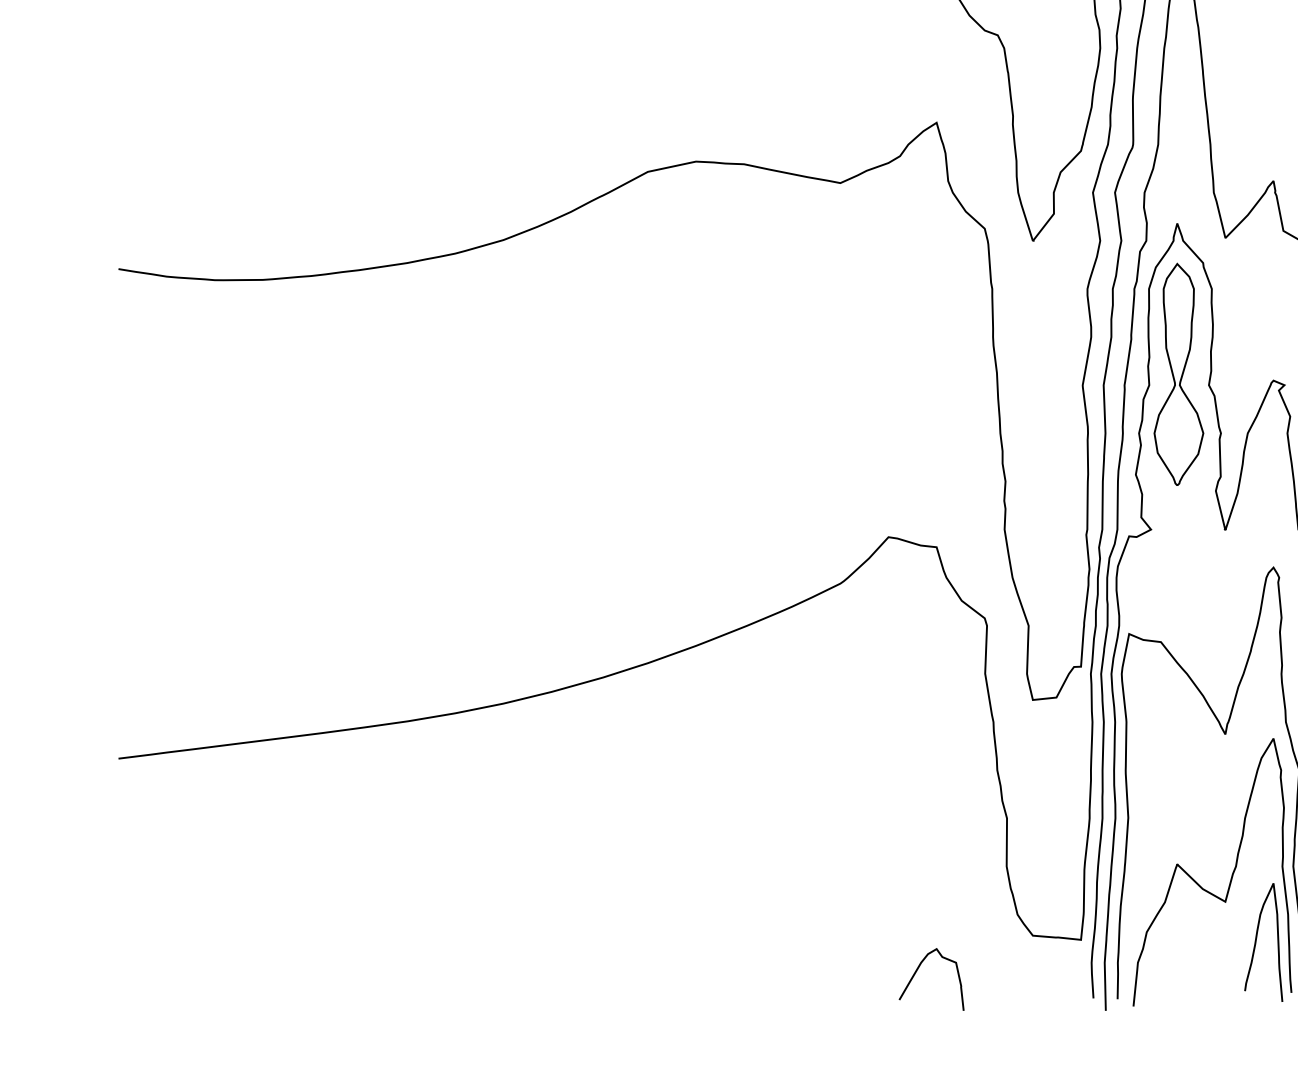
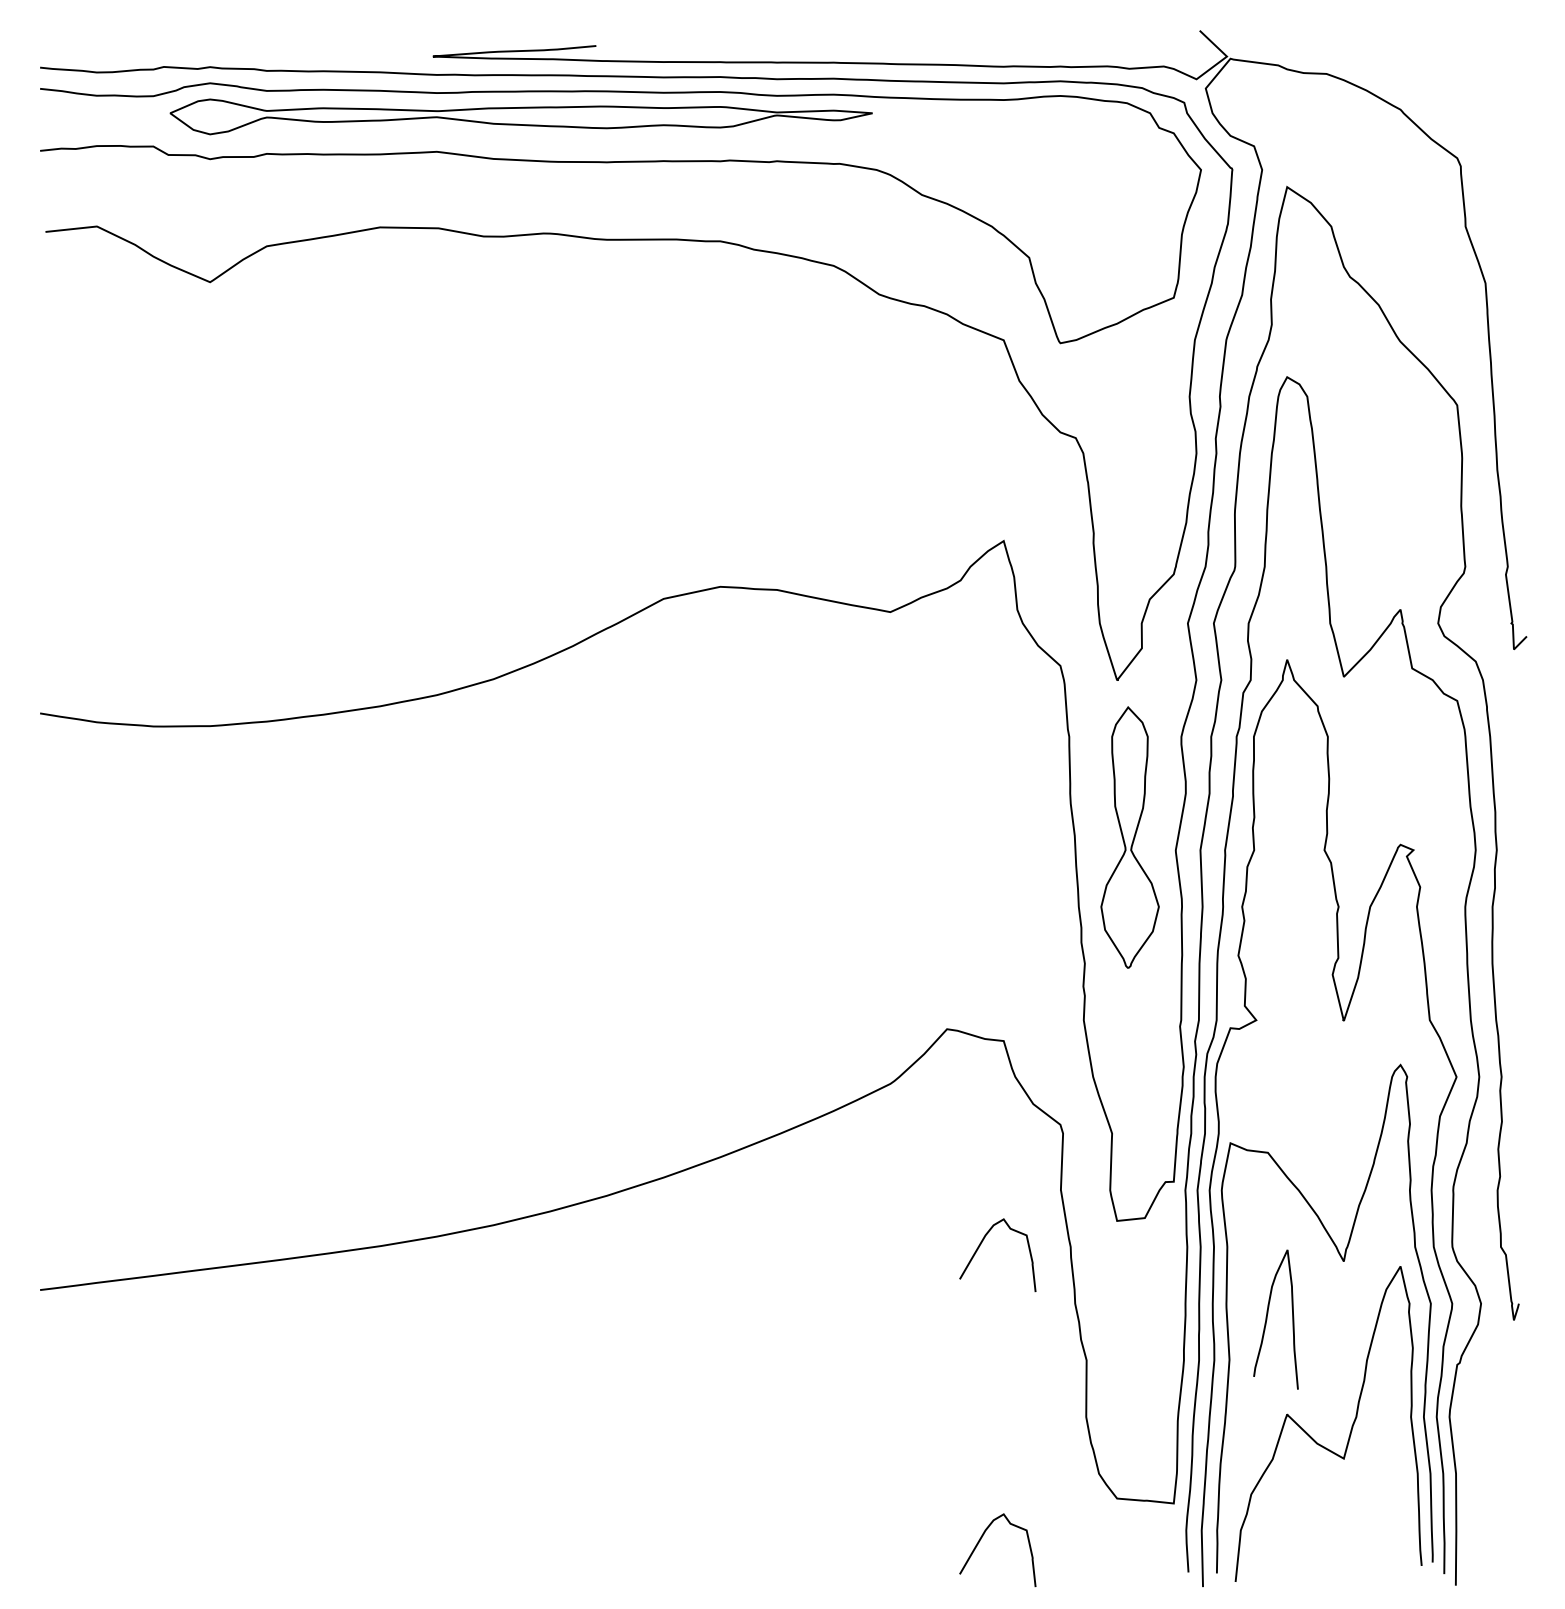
part: (1178, 374) -> (1129, 837), moved
curve: (916, 721) -> (980, 1246), added
curve: (1256, 942) -> (1267, 1319), moved

